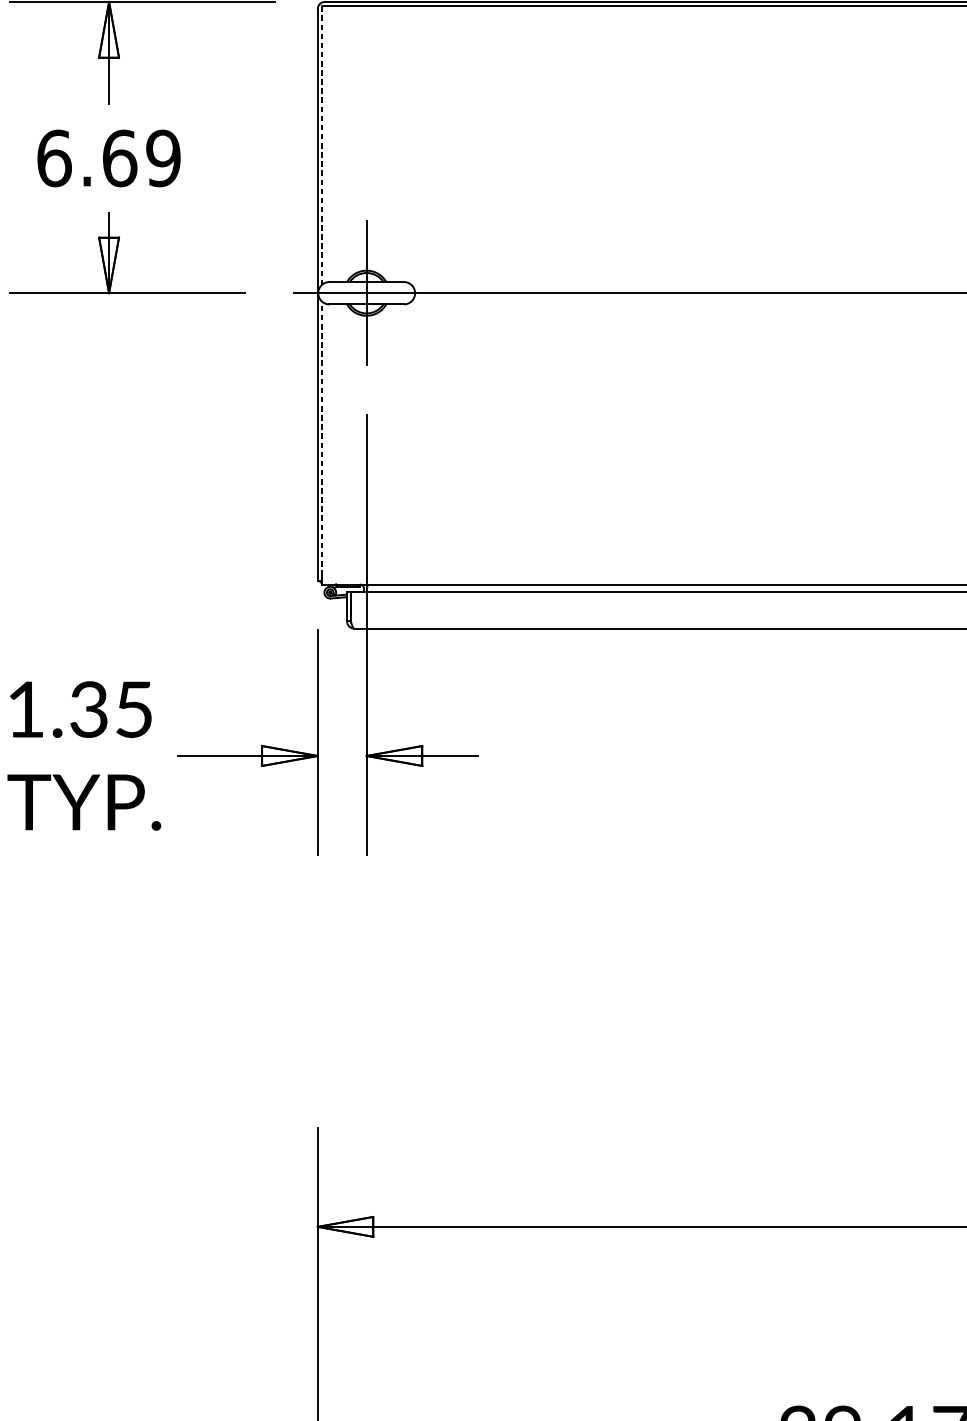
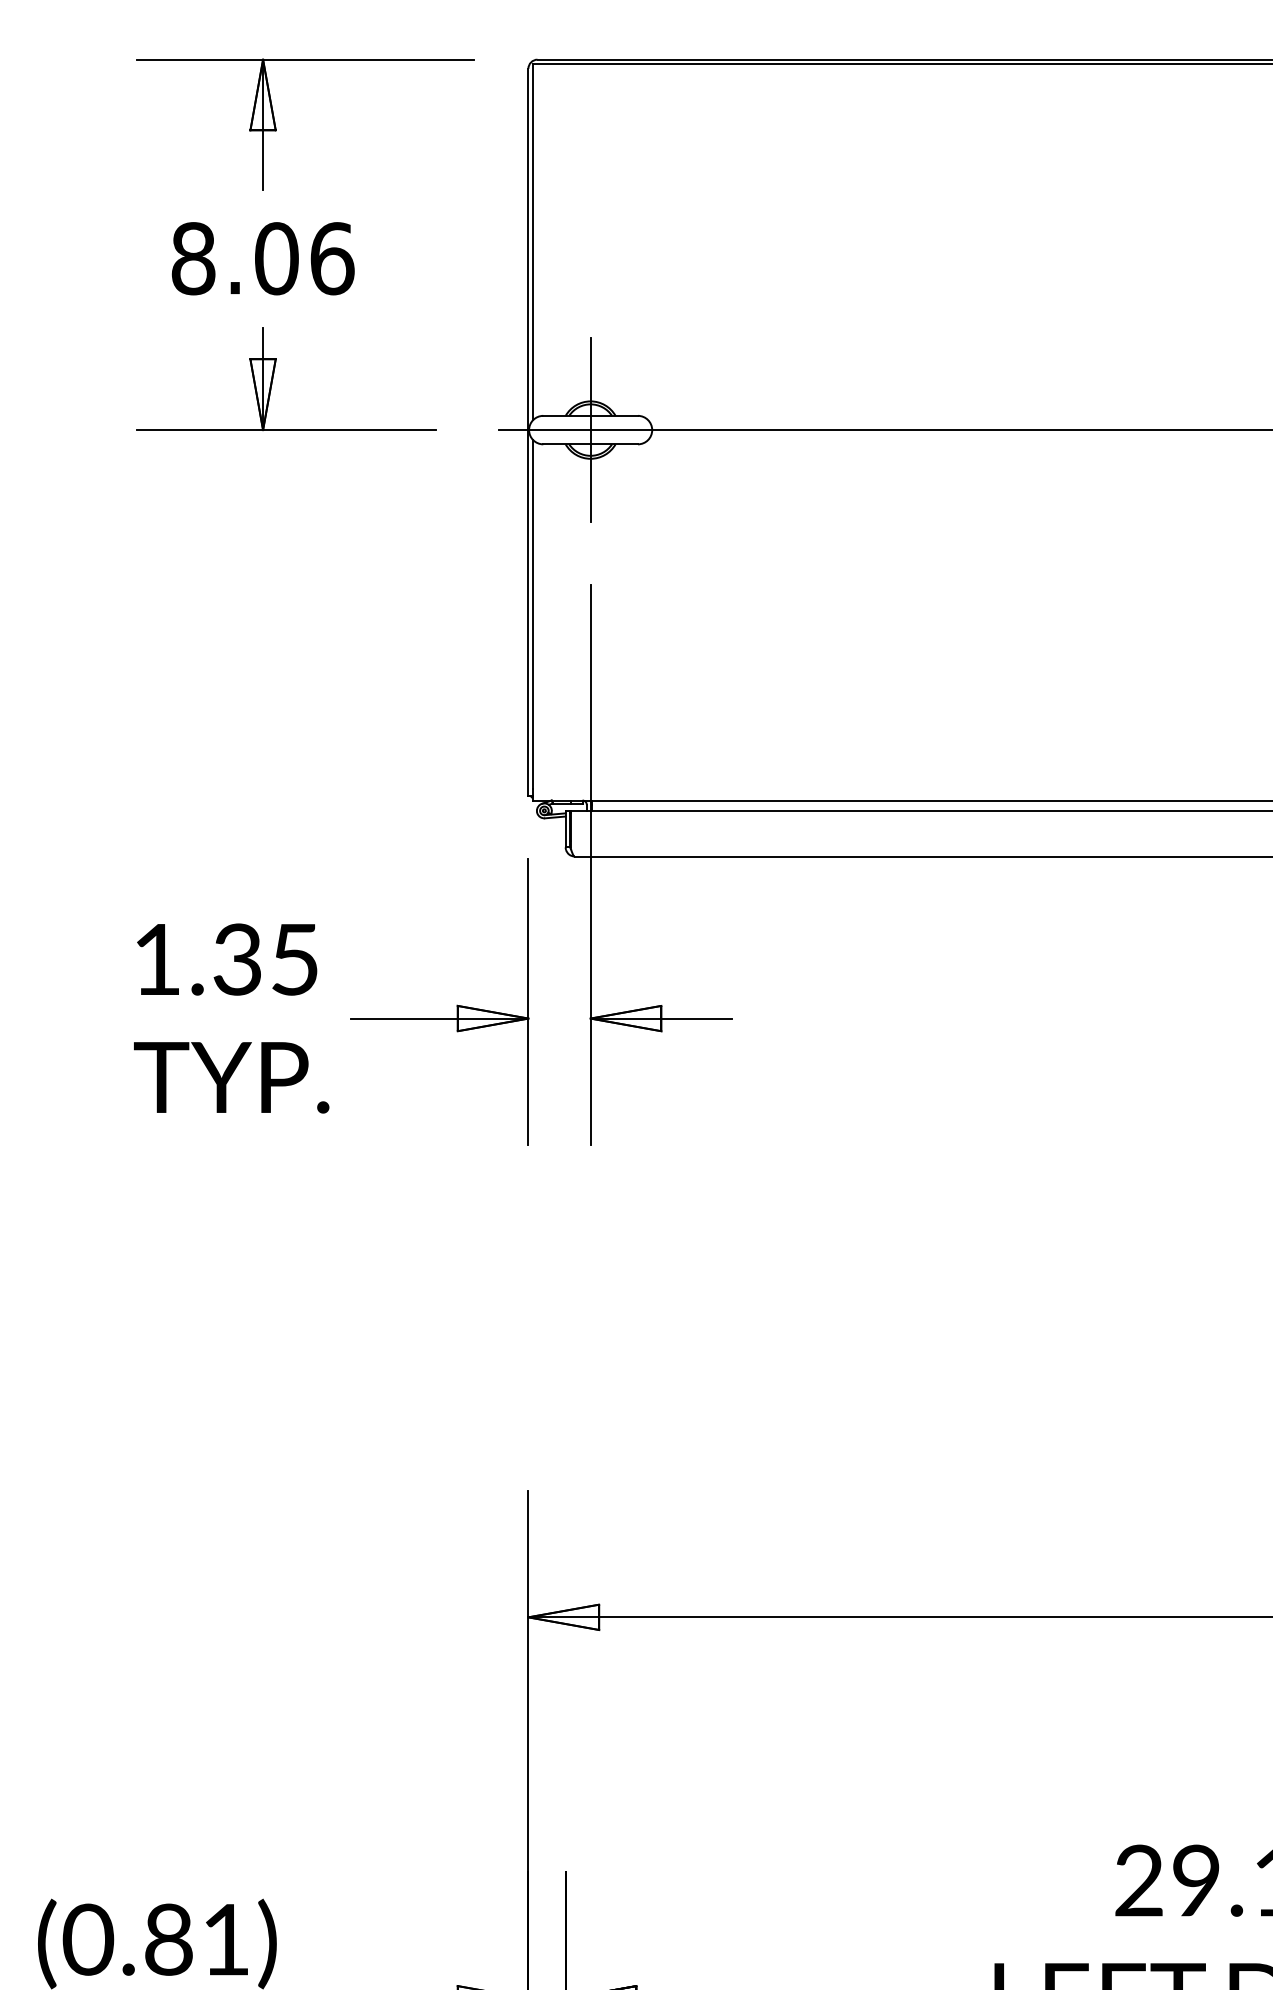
line: (321, 145) -> (533, 242), dashed -> solid
text: (108, 158) -> (262, 258), 6.69 -> 8.06
line: (321, 438) -> (533, 614), dashed -> solid

